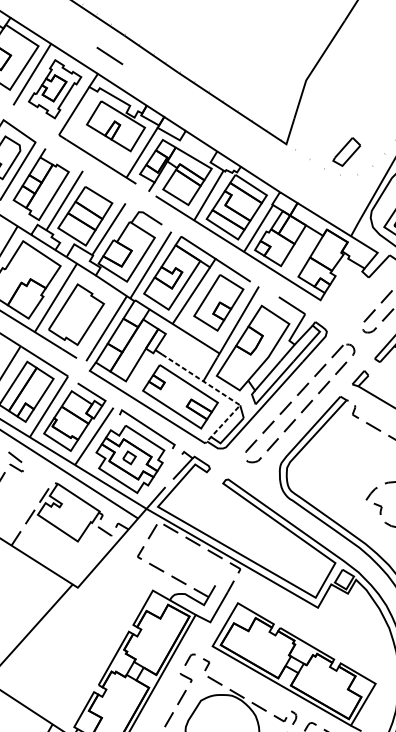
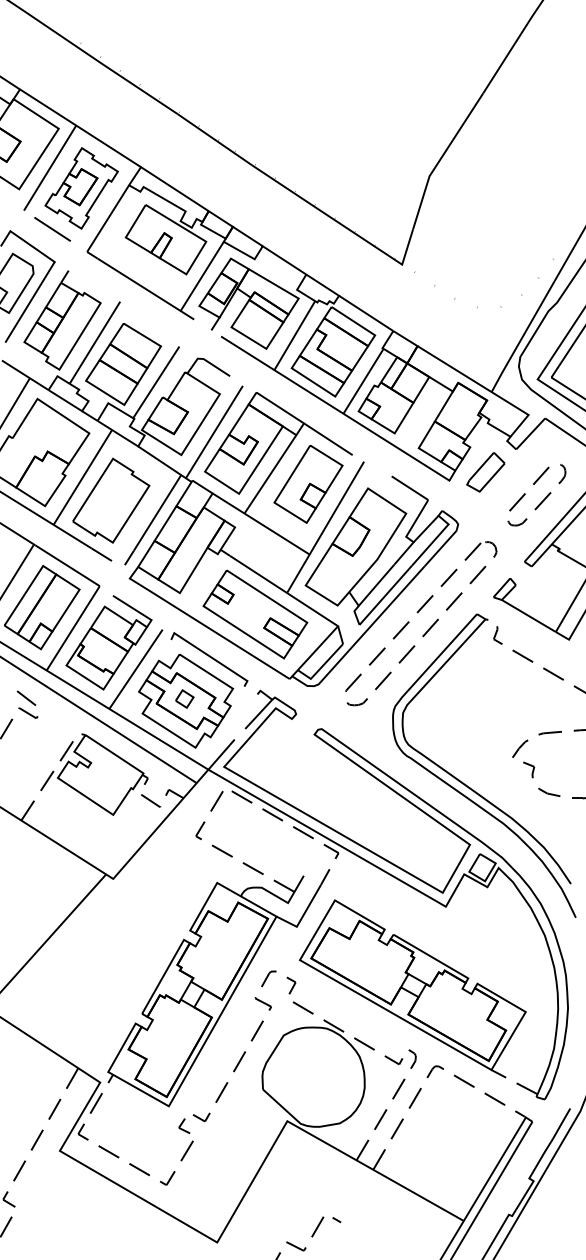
line: (109, 56) -> (52, 229), moved
part: (346, 152) -> (485, 472), moved
line: (223, 394) -> (314, 611), dashed -> solid

